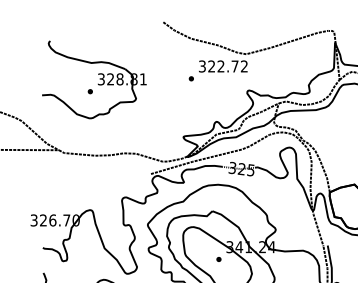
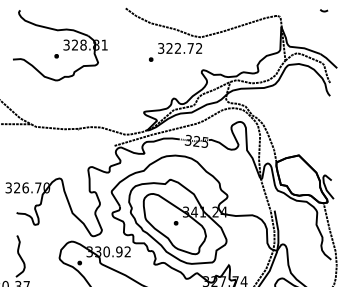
part: (94, 79) -> (60, 45), moved

